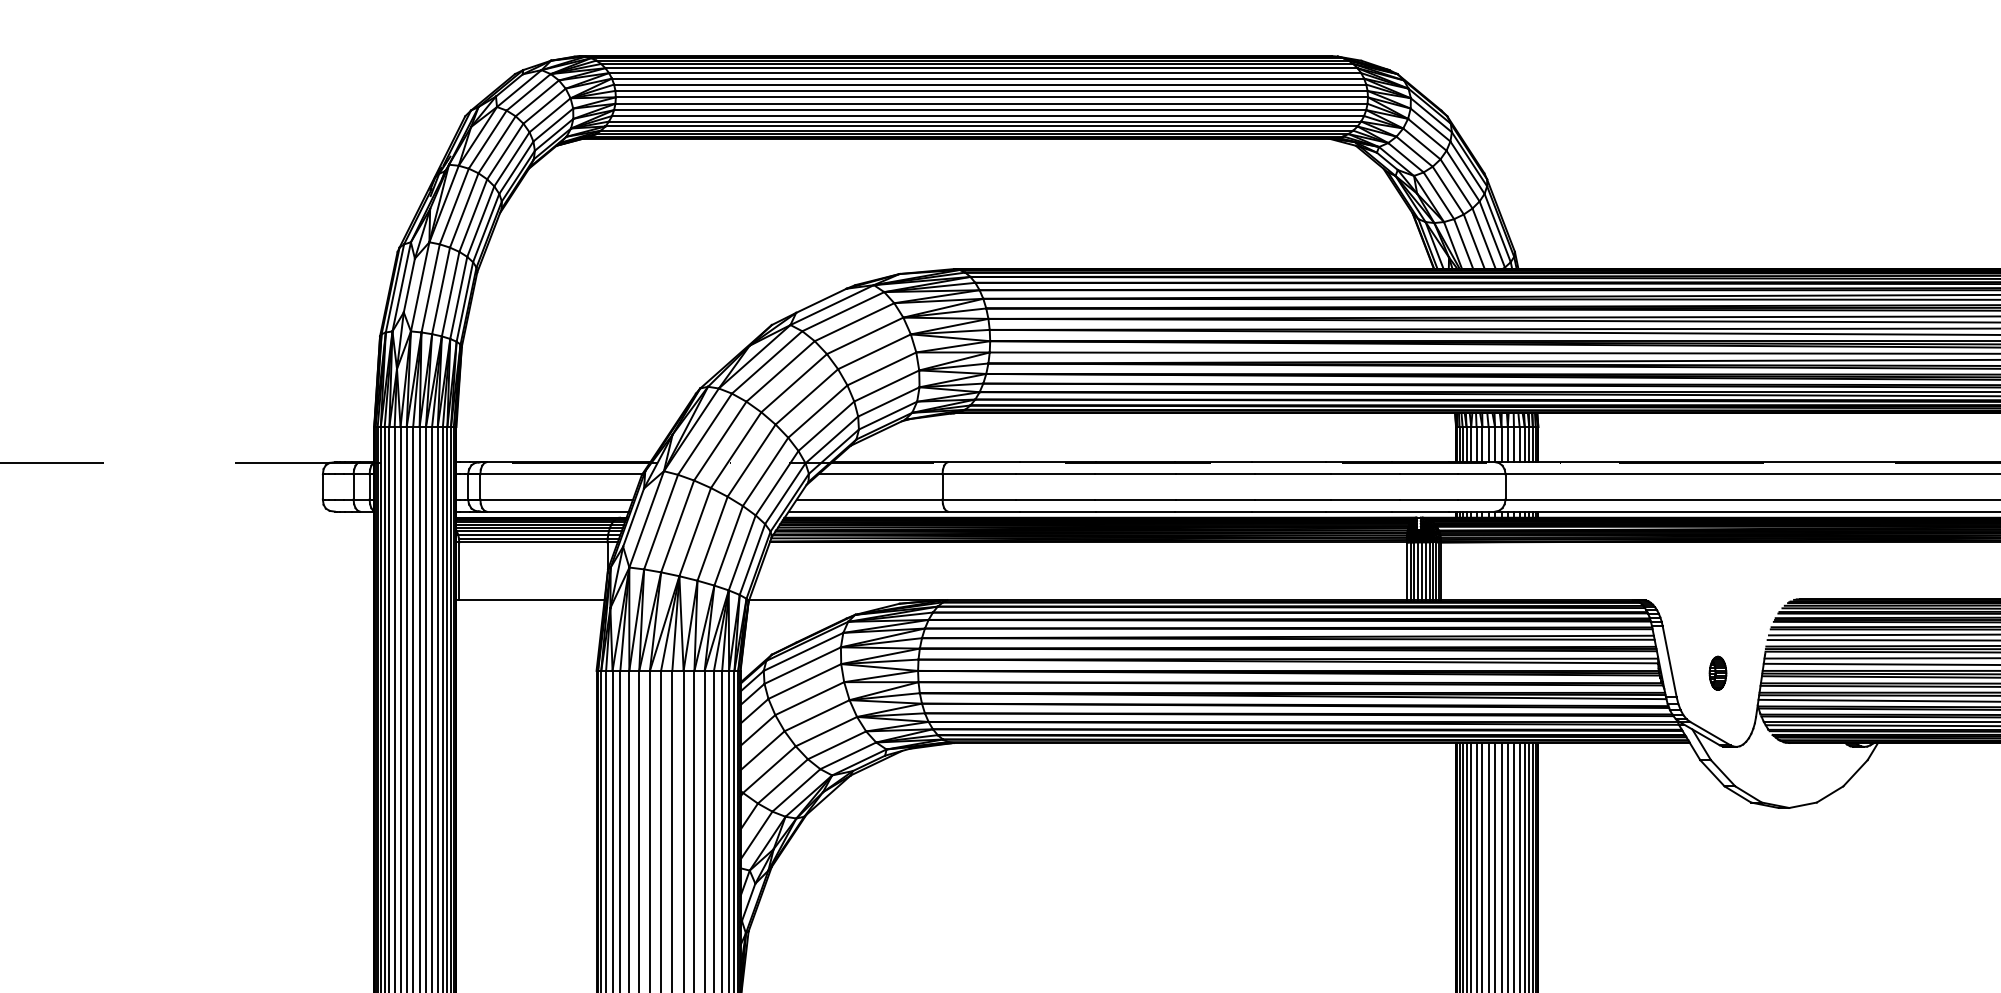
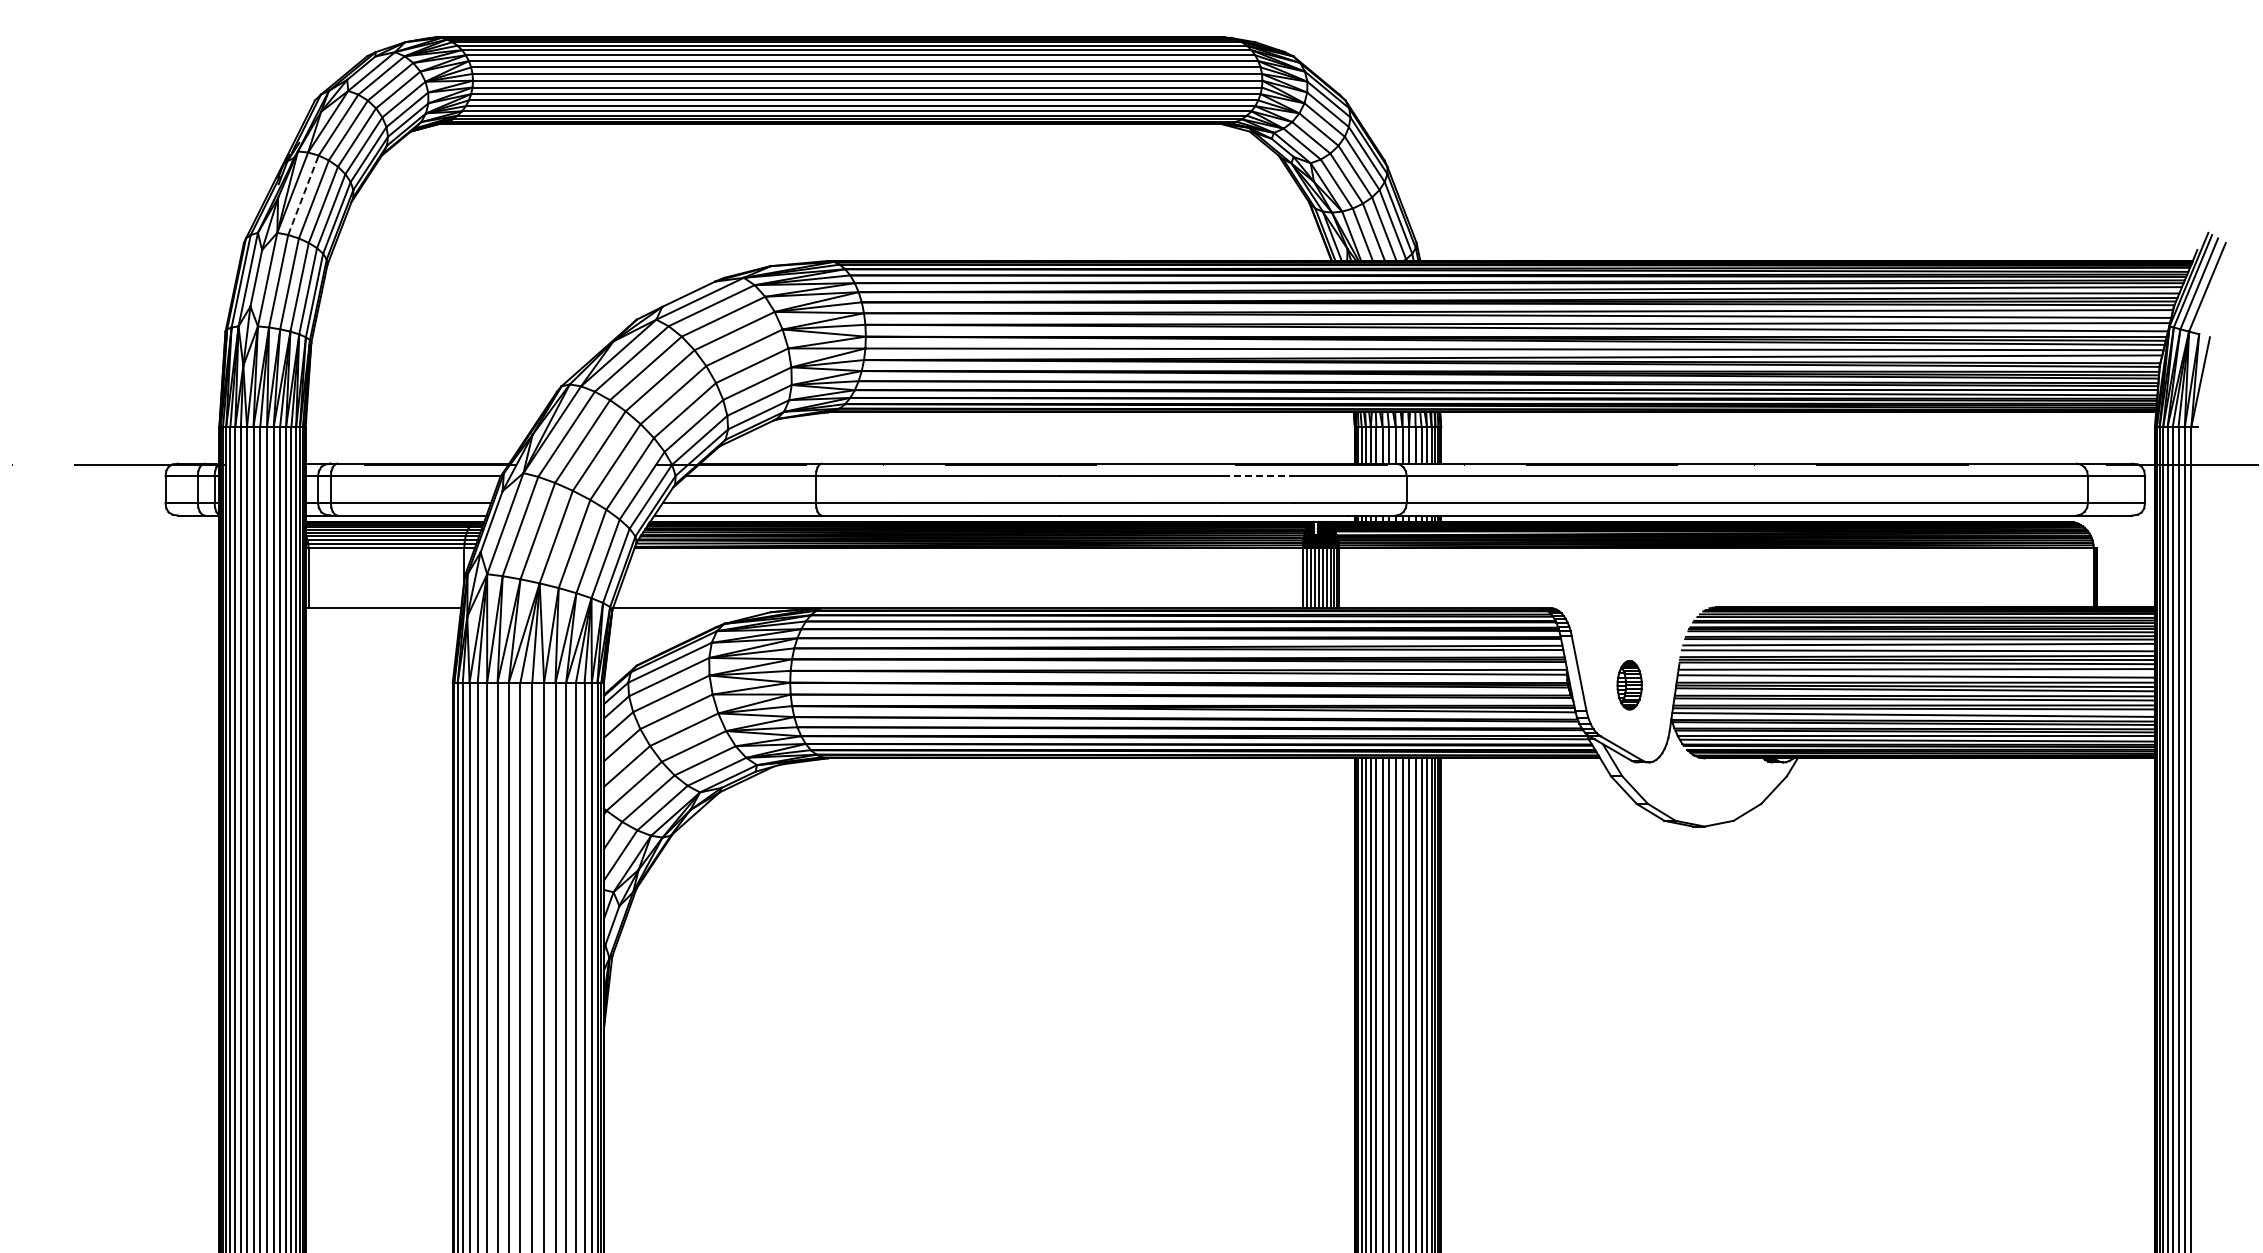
line: (454, 206) -> (303, 195), solid -> dashed
line: (1365, 474) -> (1259, 476), solid -> dashed
part: (1717, 672) -> (1629, 684), size x1.4

